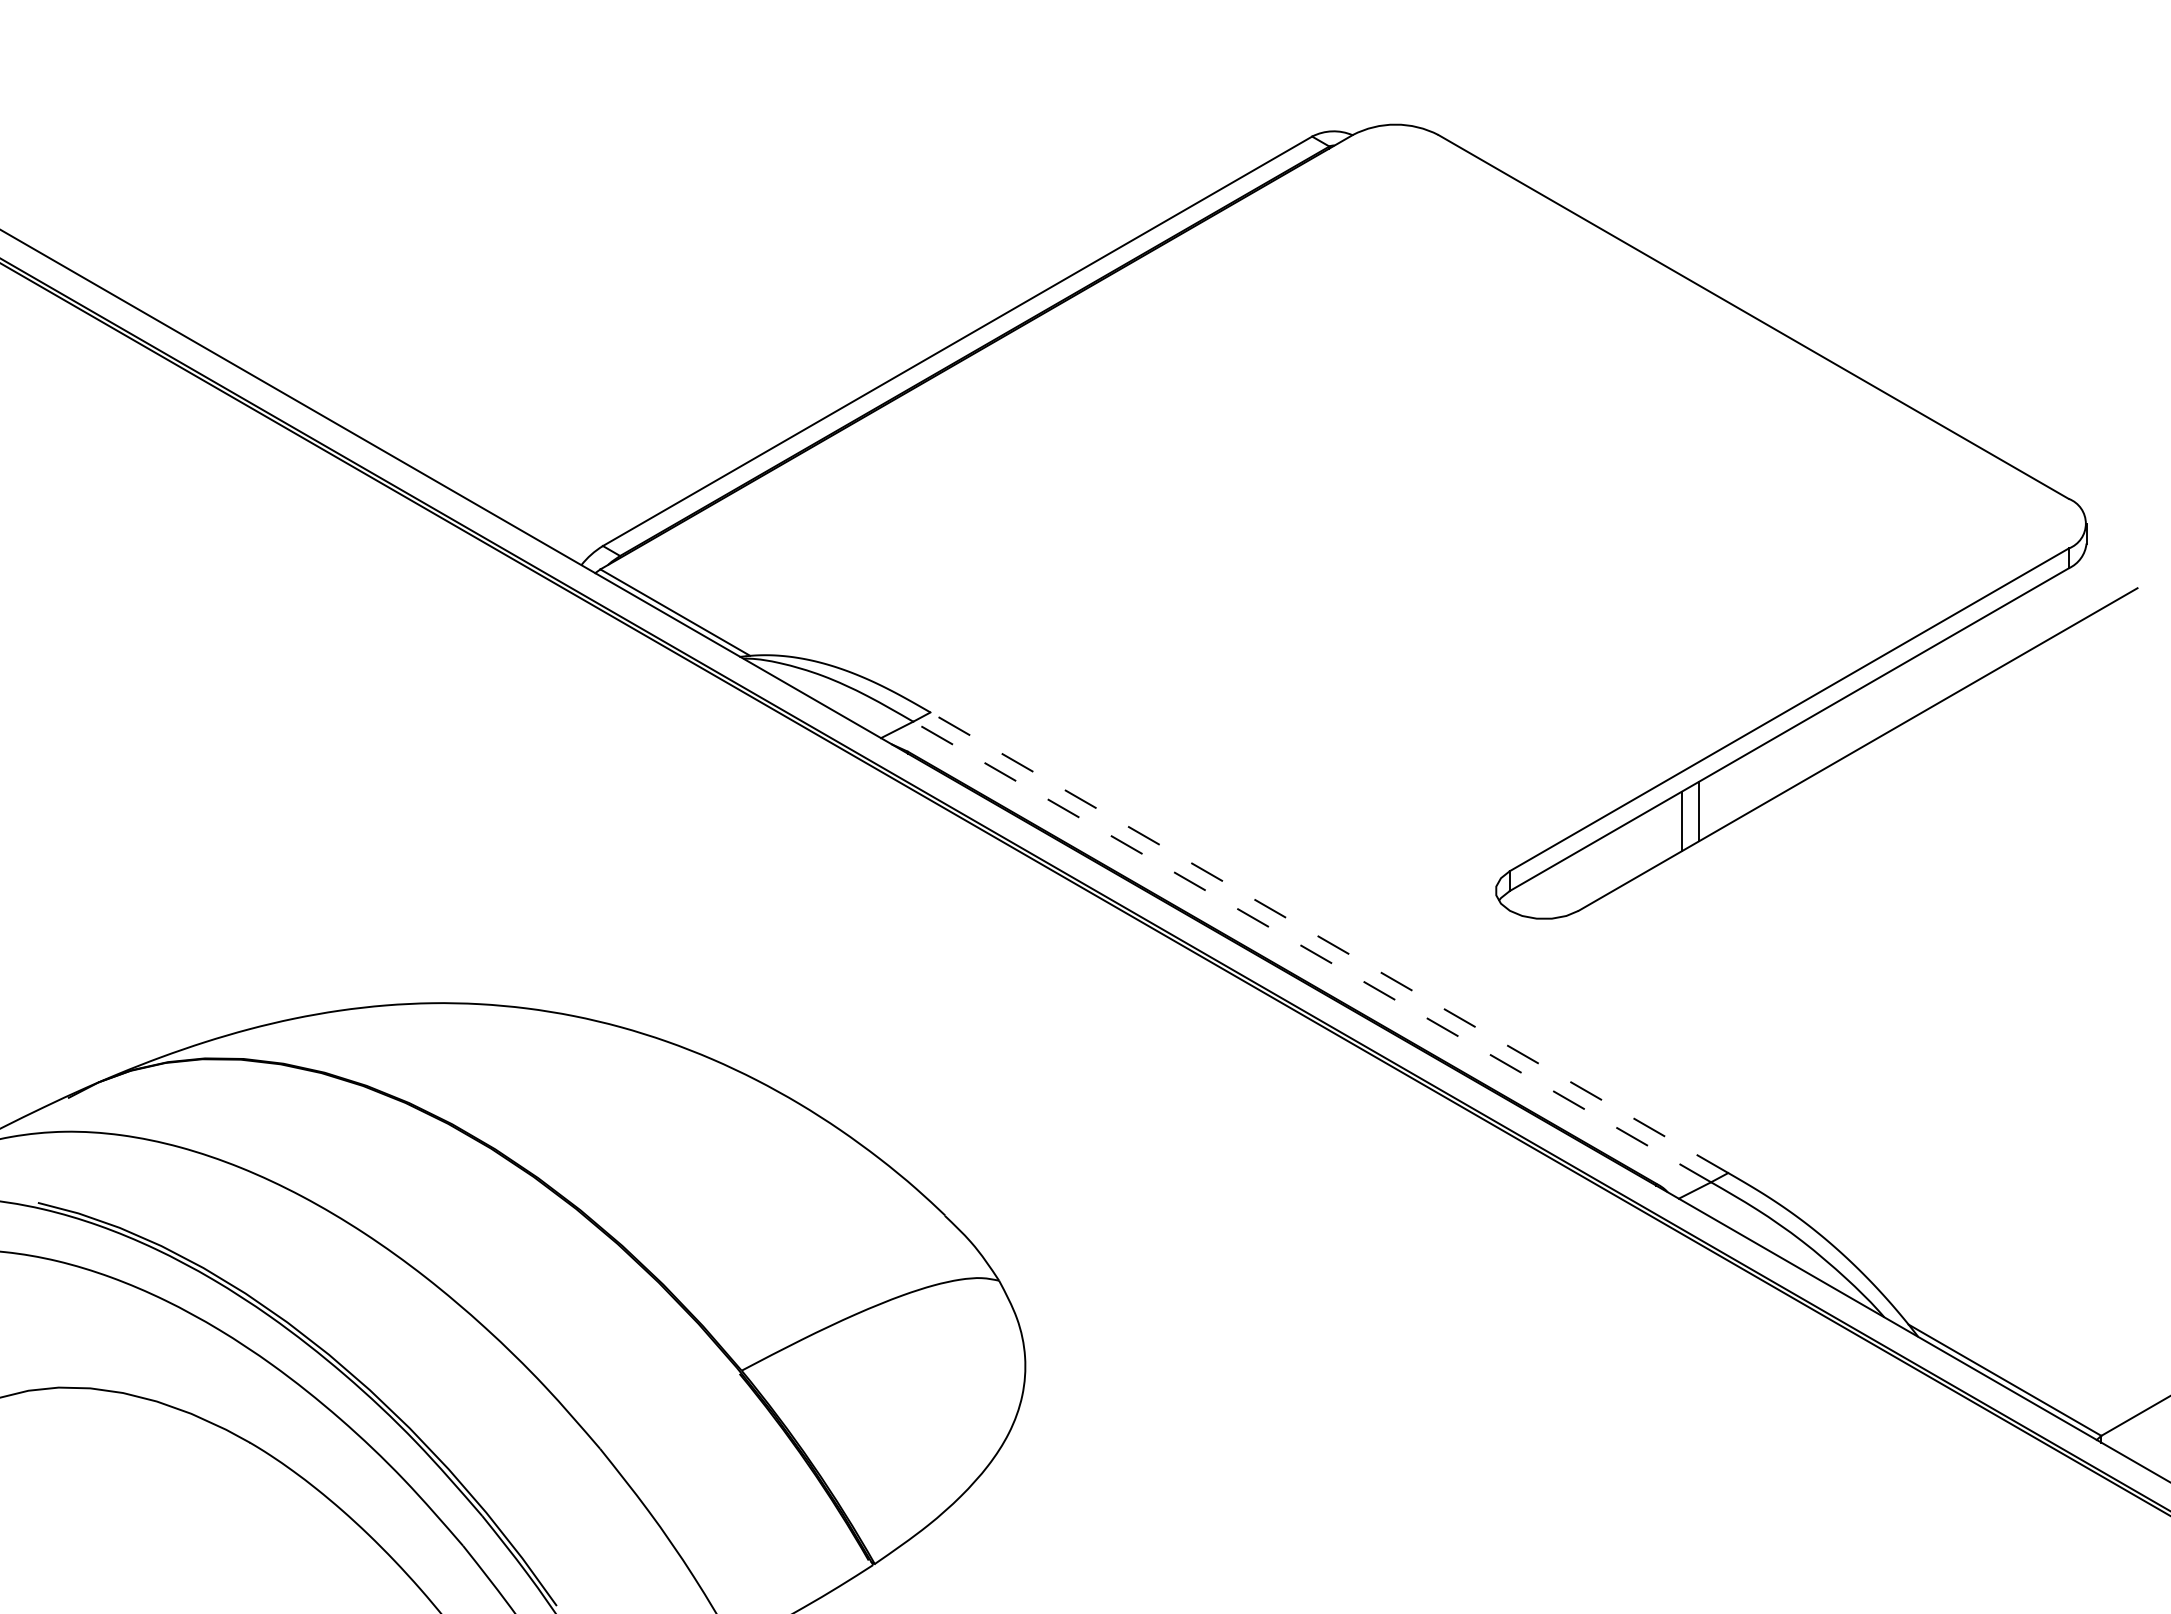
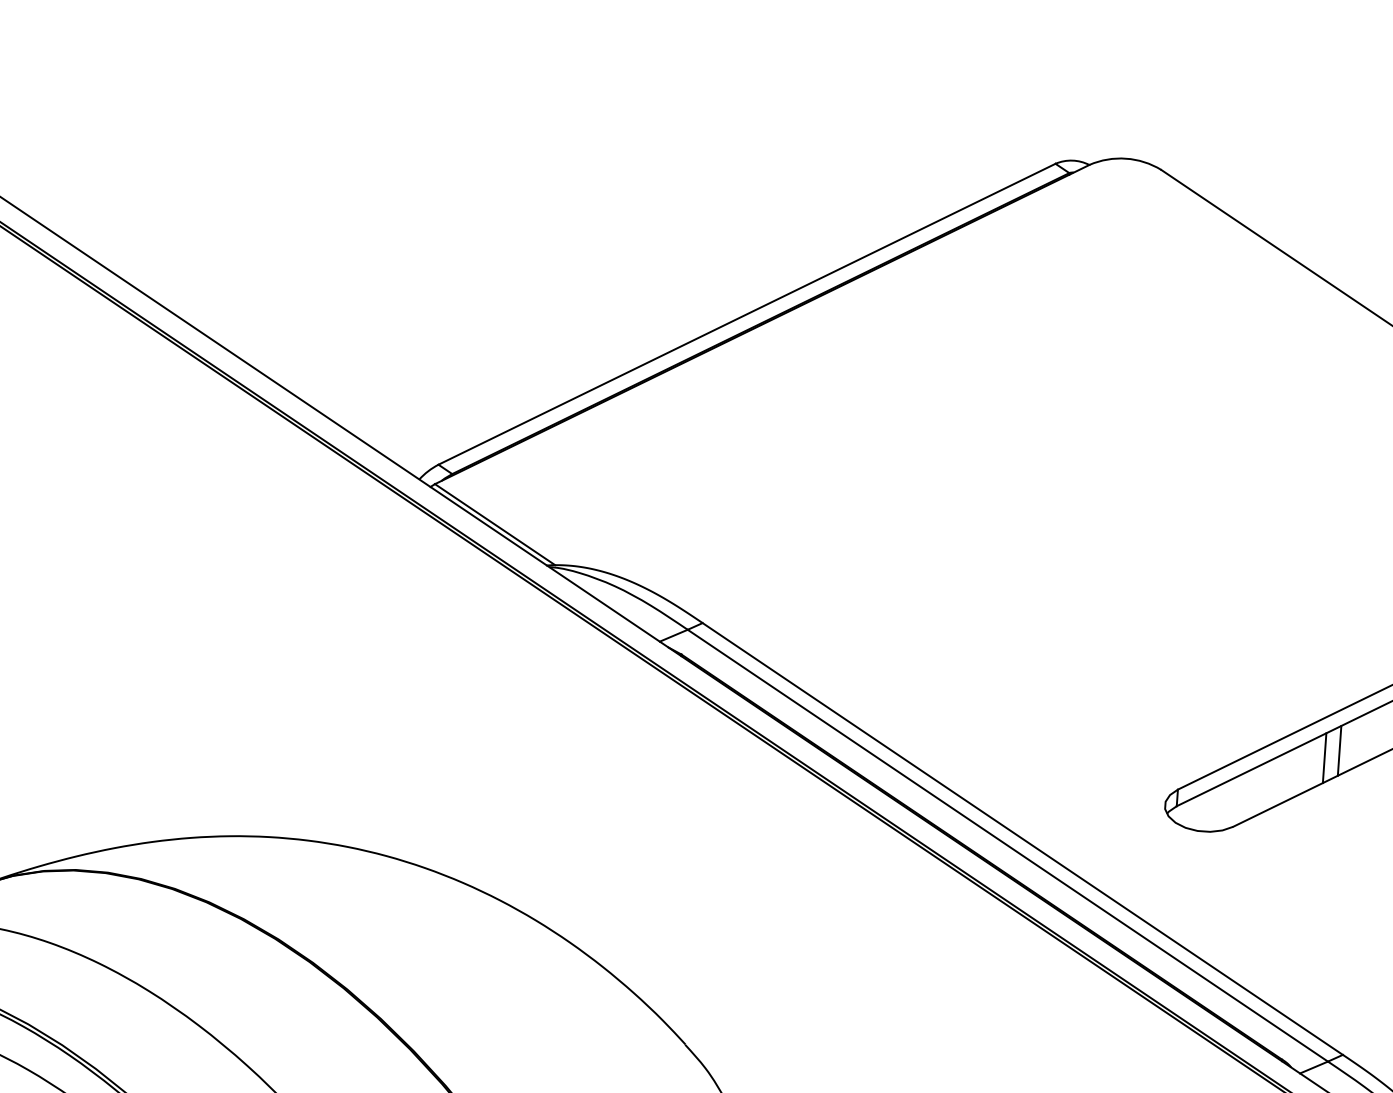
line: (1329, 942) -> (1022, 838), dashed -> solid
line: (1312, 952) -> (1008, 846), dashed -> solid

